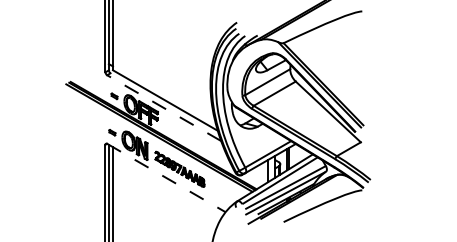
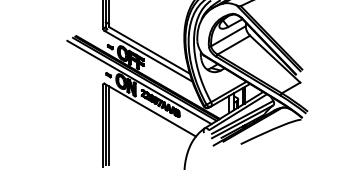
line: (164, 108) -> (148, 56), dashed -> solid
line: (151, 142) -> (138, 82), added
line: (166, 178) -> (150, 110), dashed -> solid

